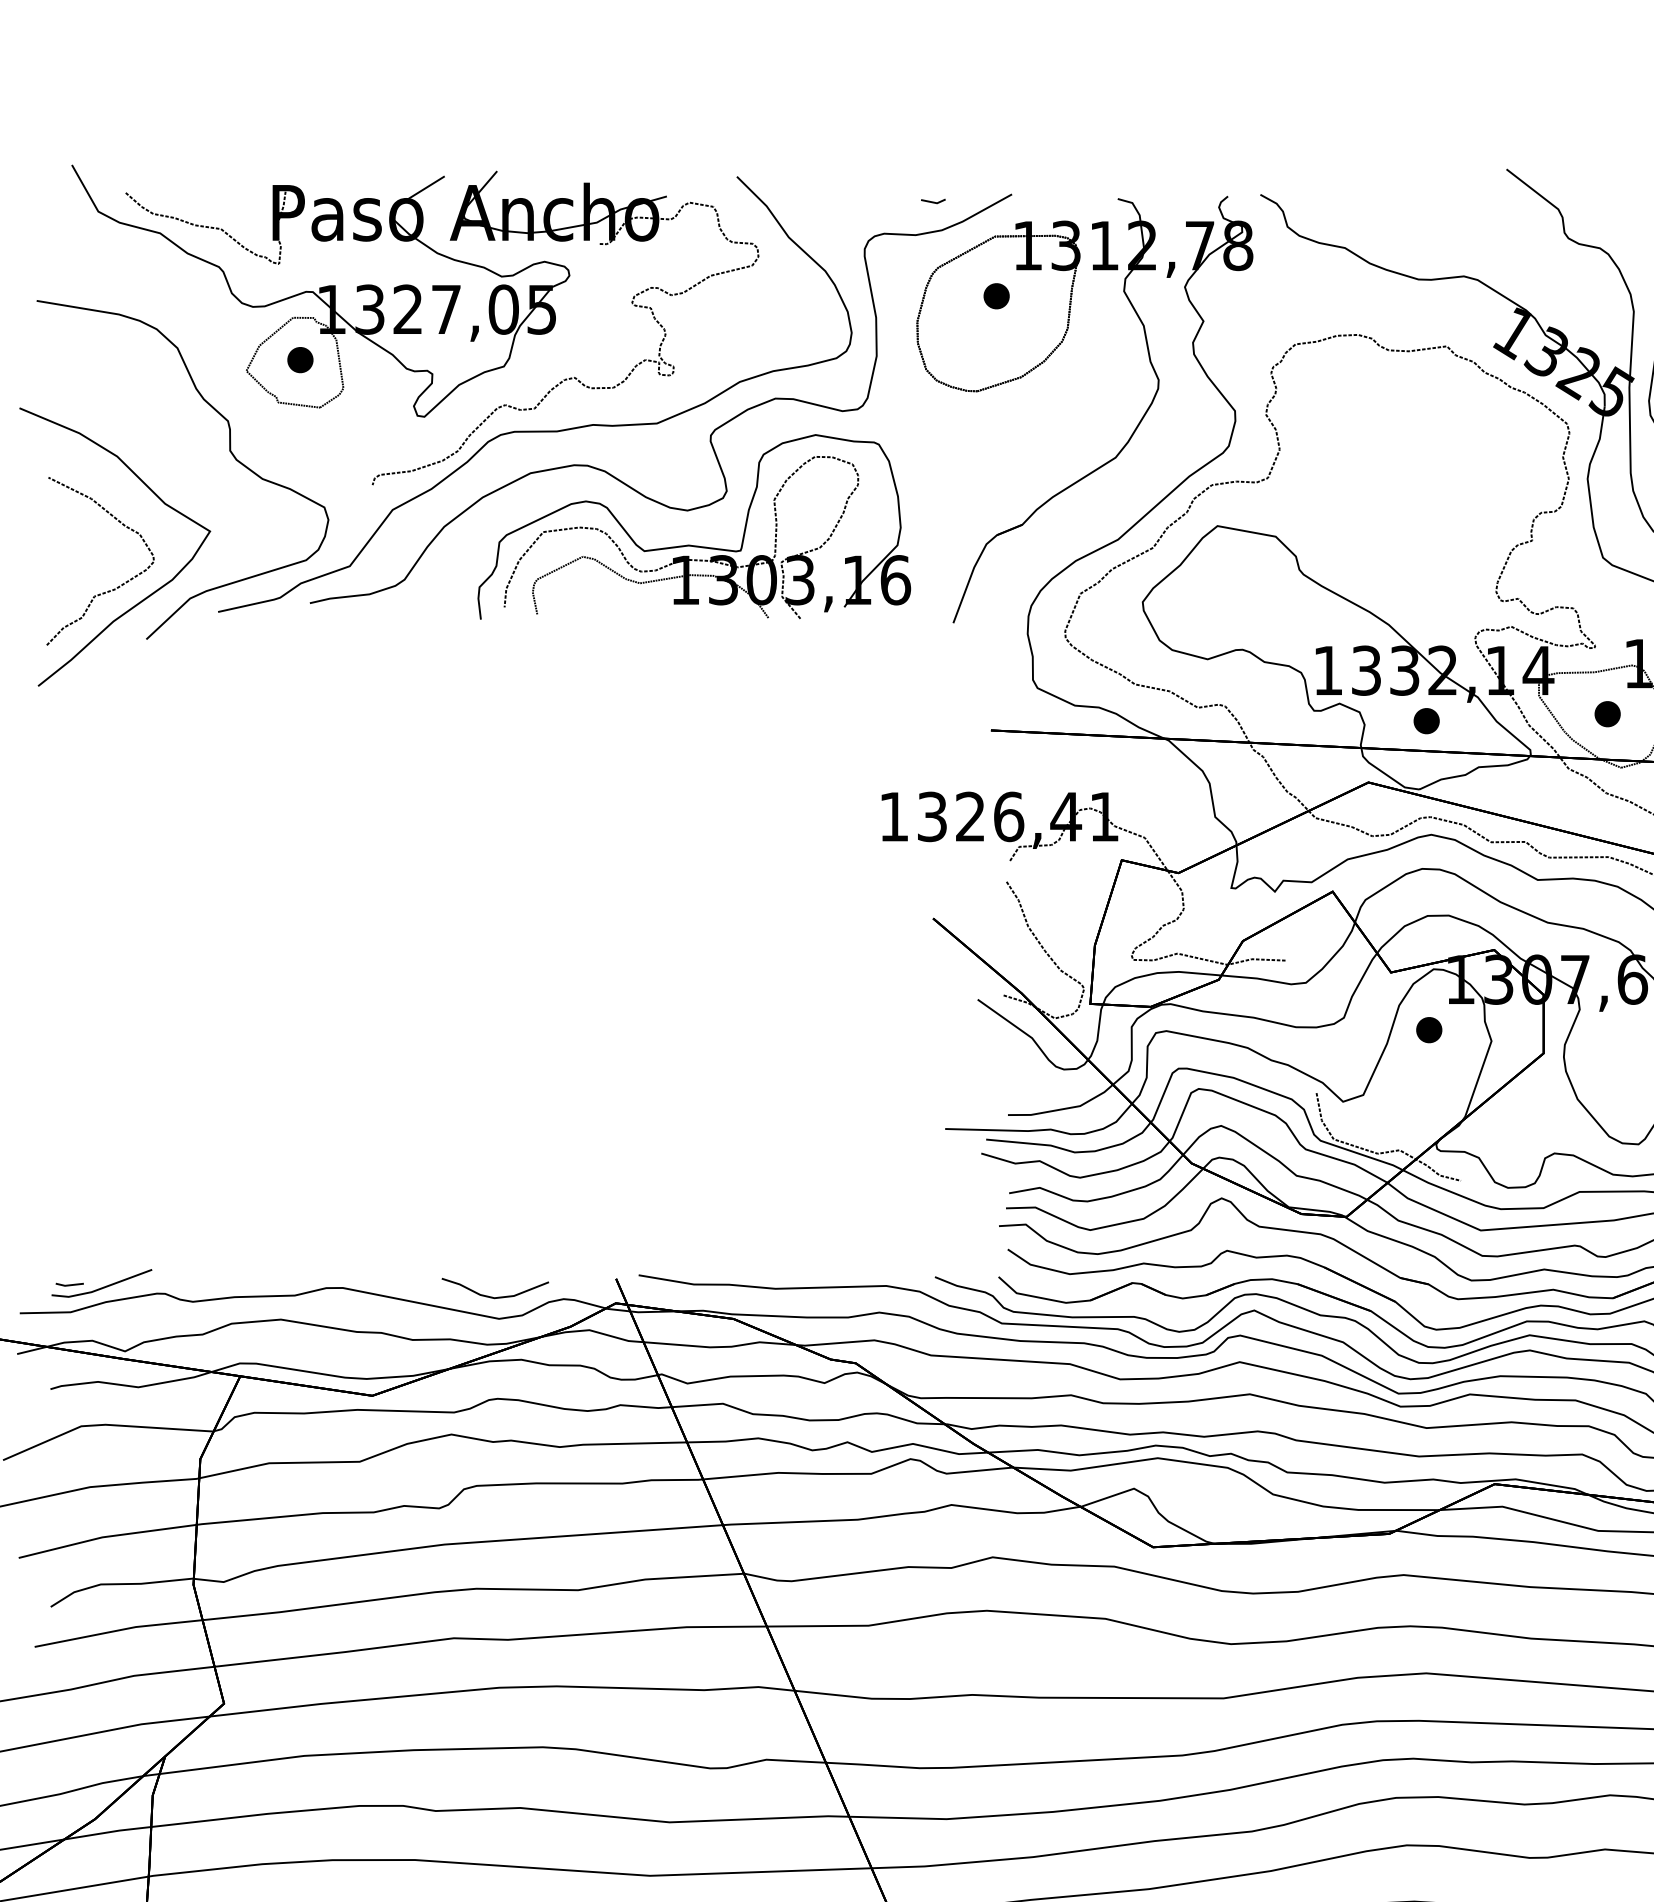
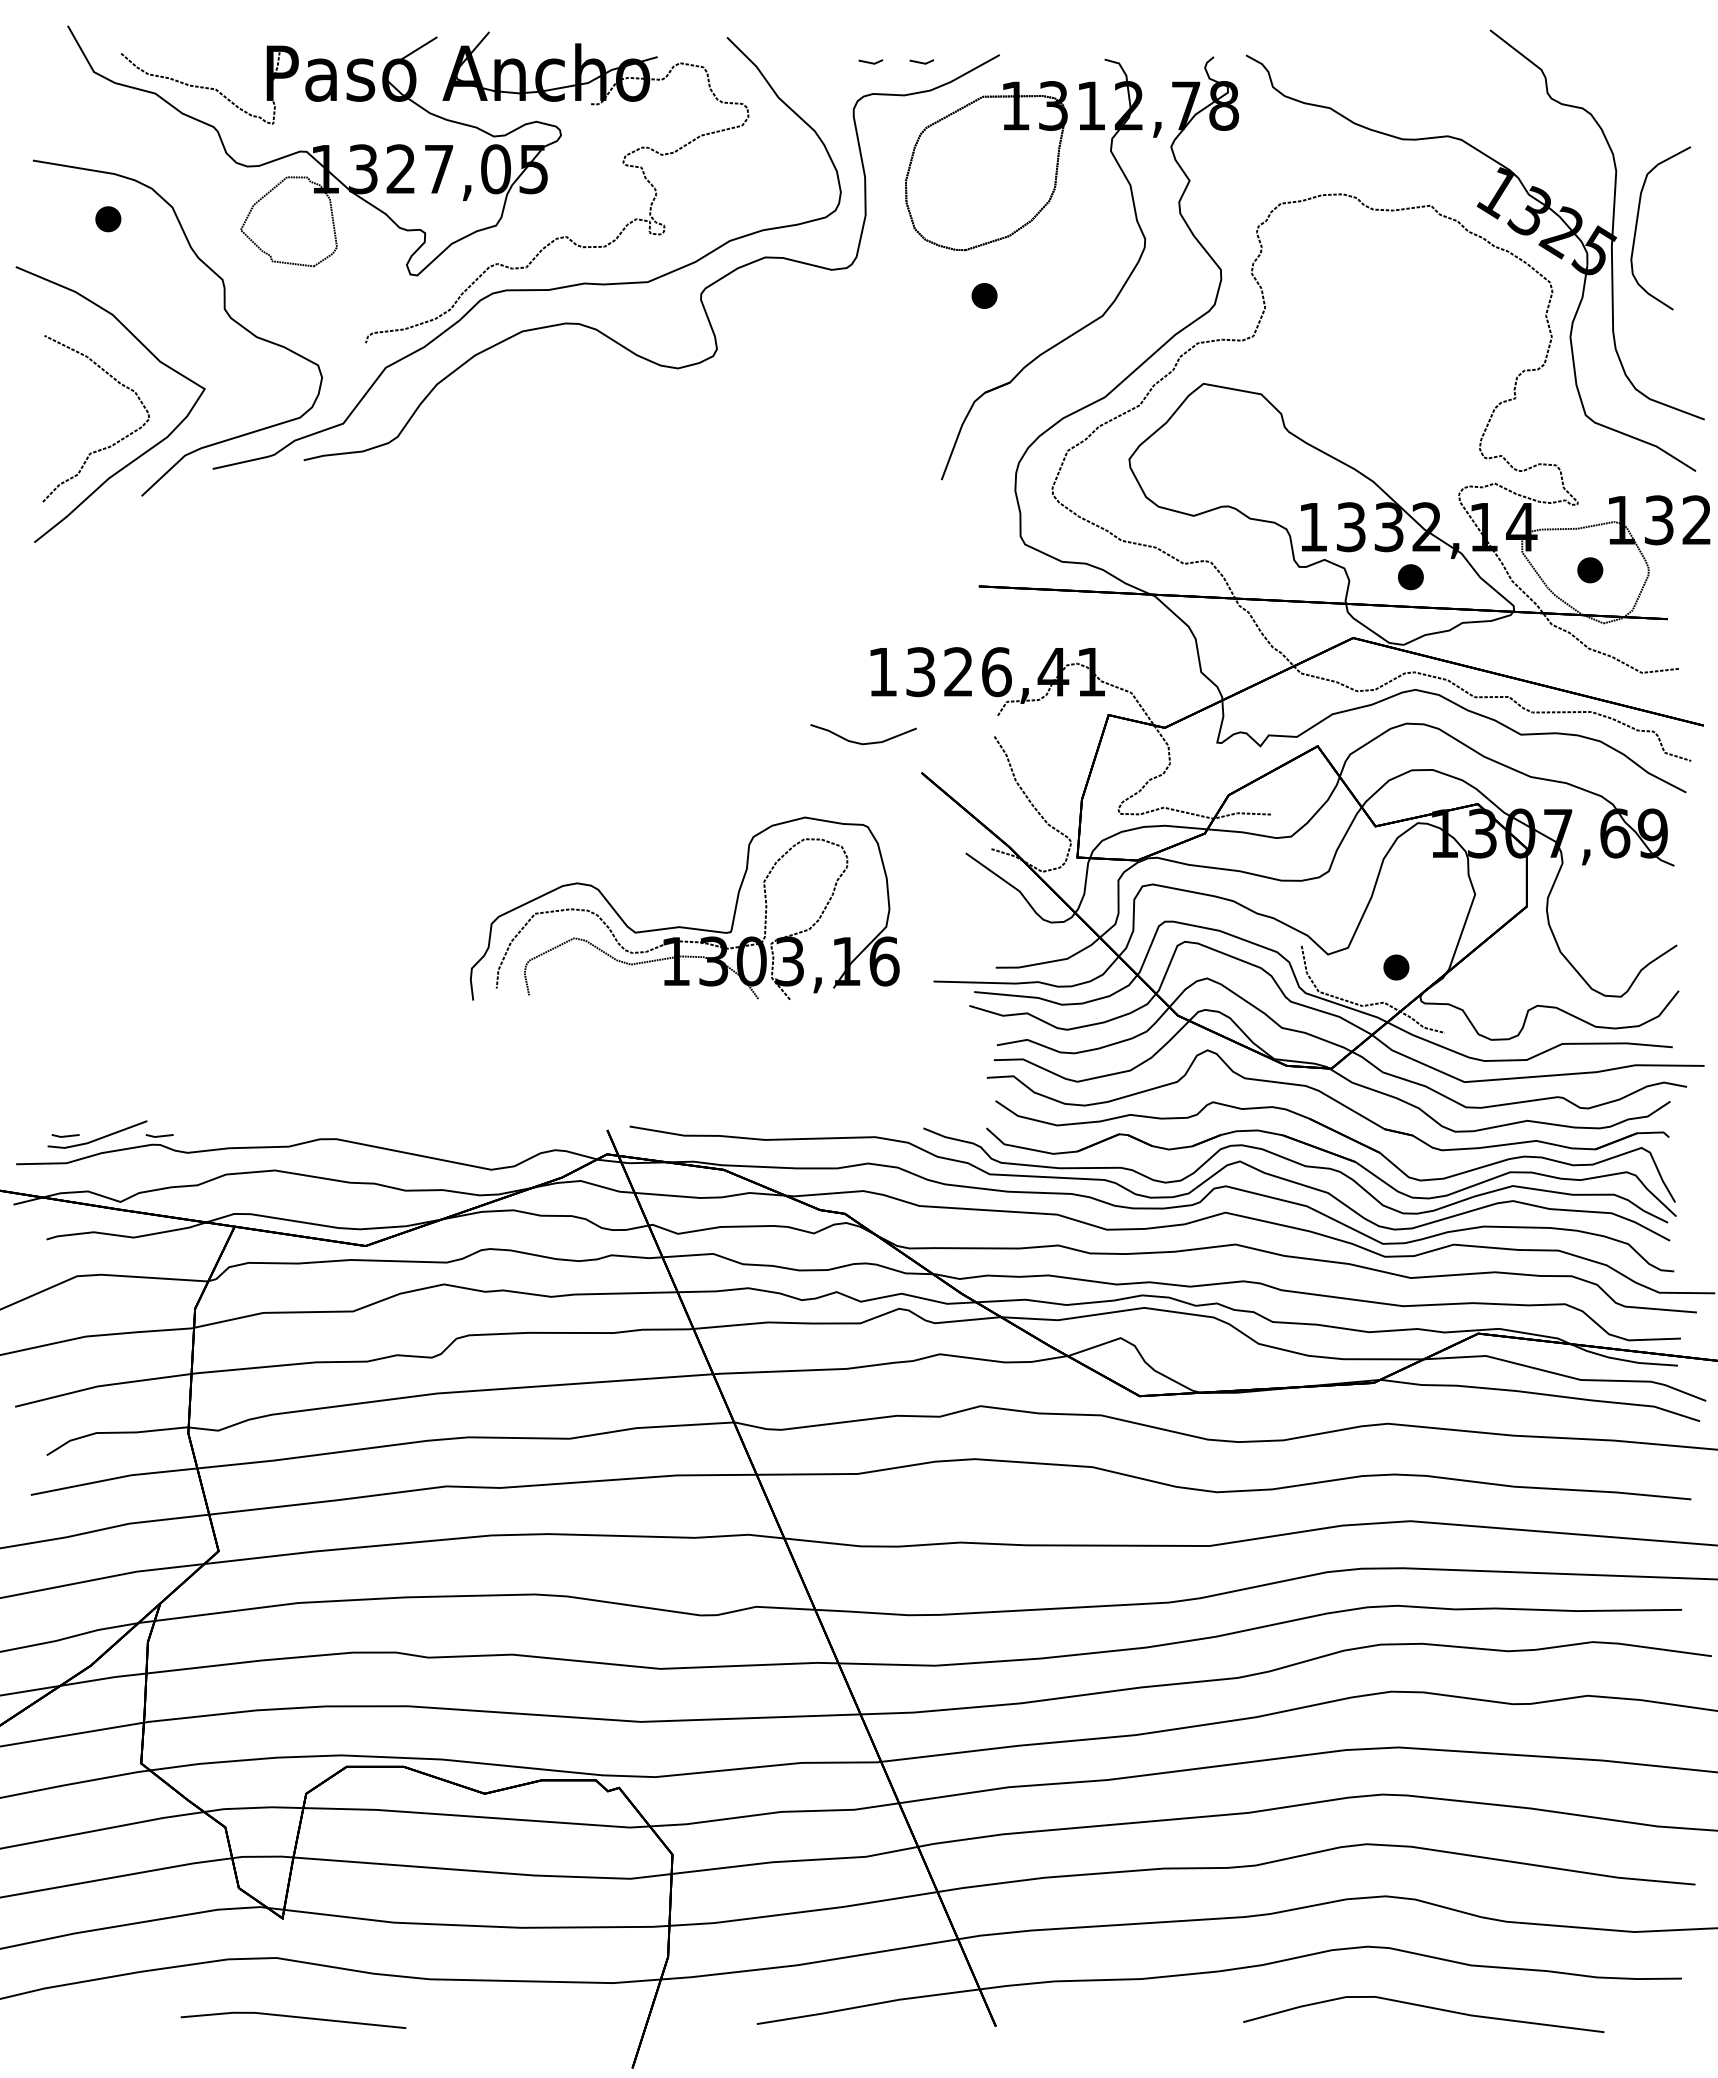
line: (880, 200) -> (869, 61), added
part: (996, 295) -> (984, 295), moved
part: (300, 360) -> (108, 219), moved
part: (693, 544) -> (684, 926), moved
part: (1429, 1030) -> (1396, 967), moved
line: (164, 1284) -> (159, 1135), added
curve: (492, 1296) -> (860, 742), moved

